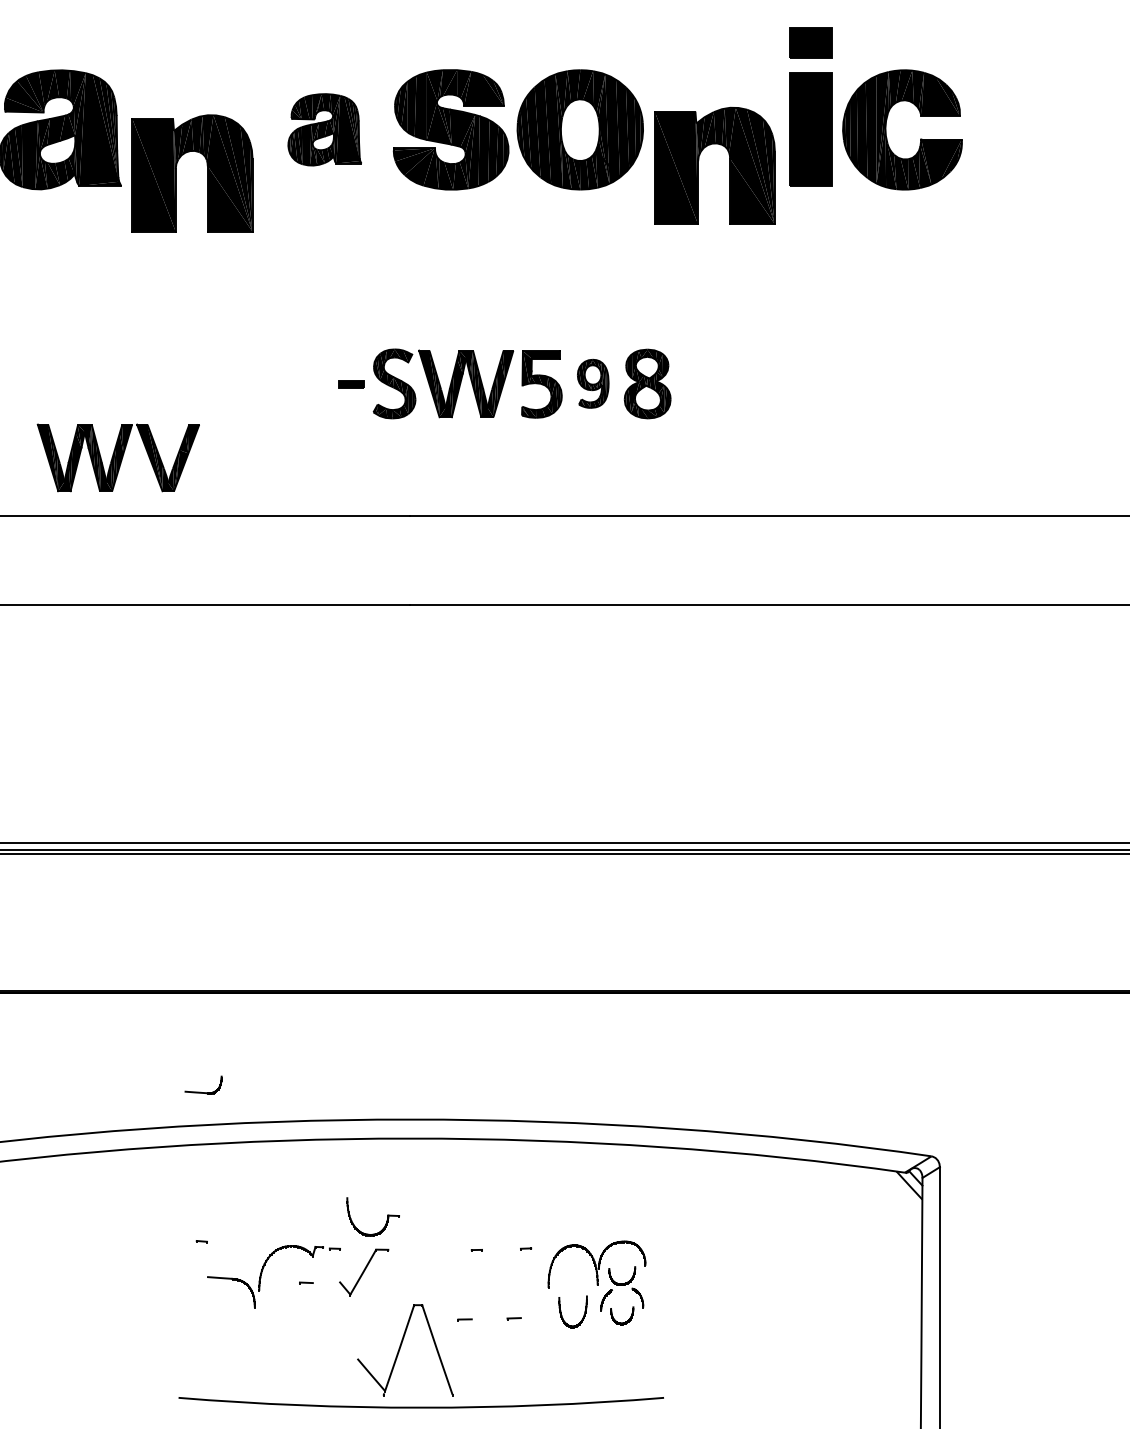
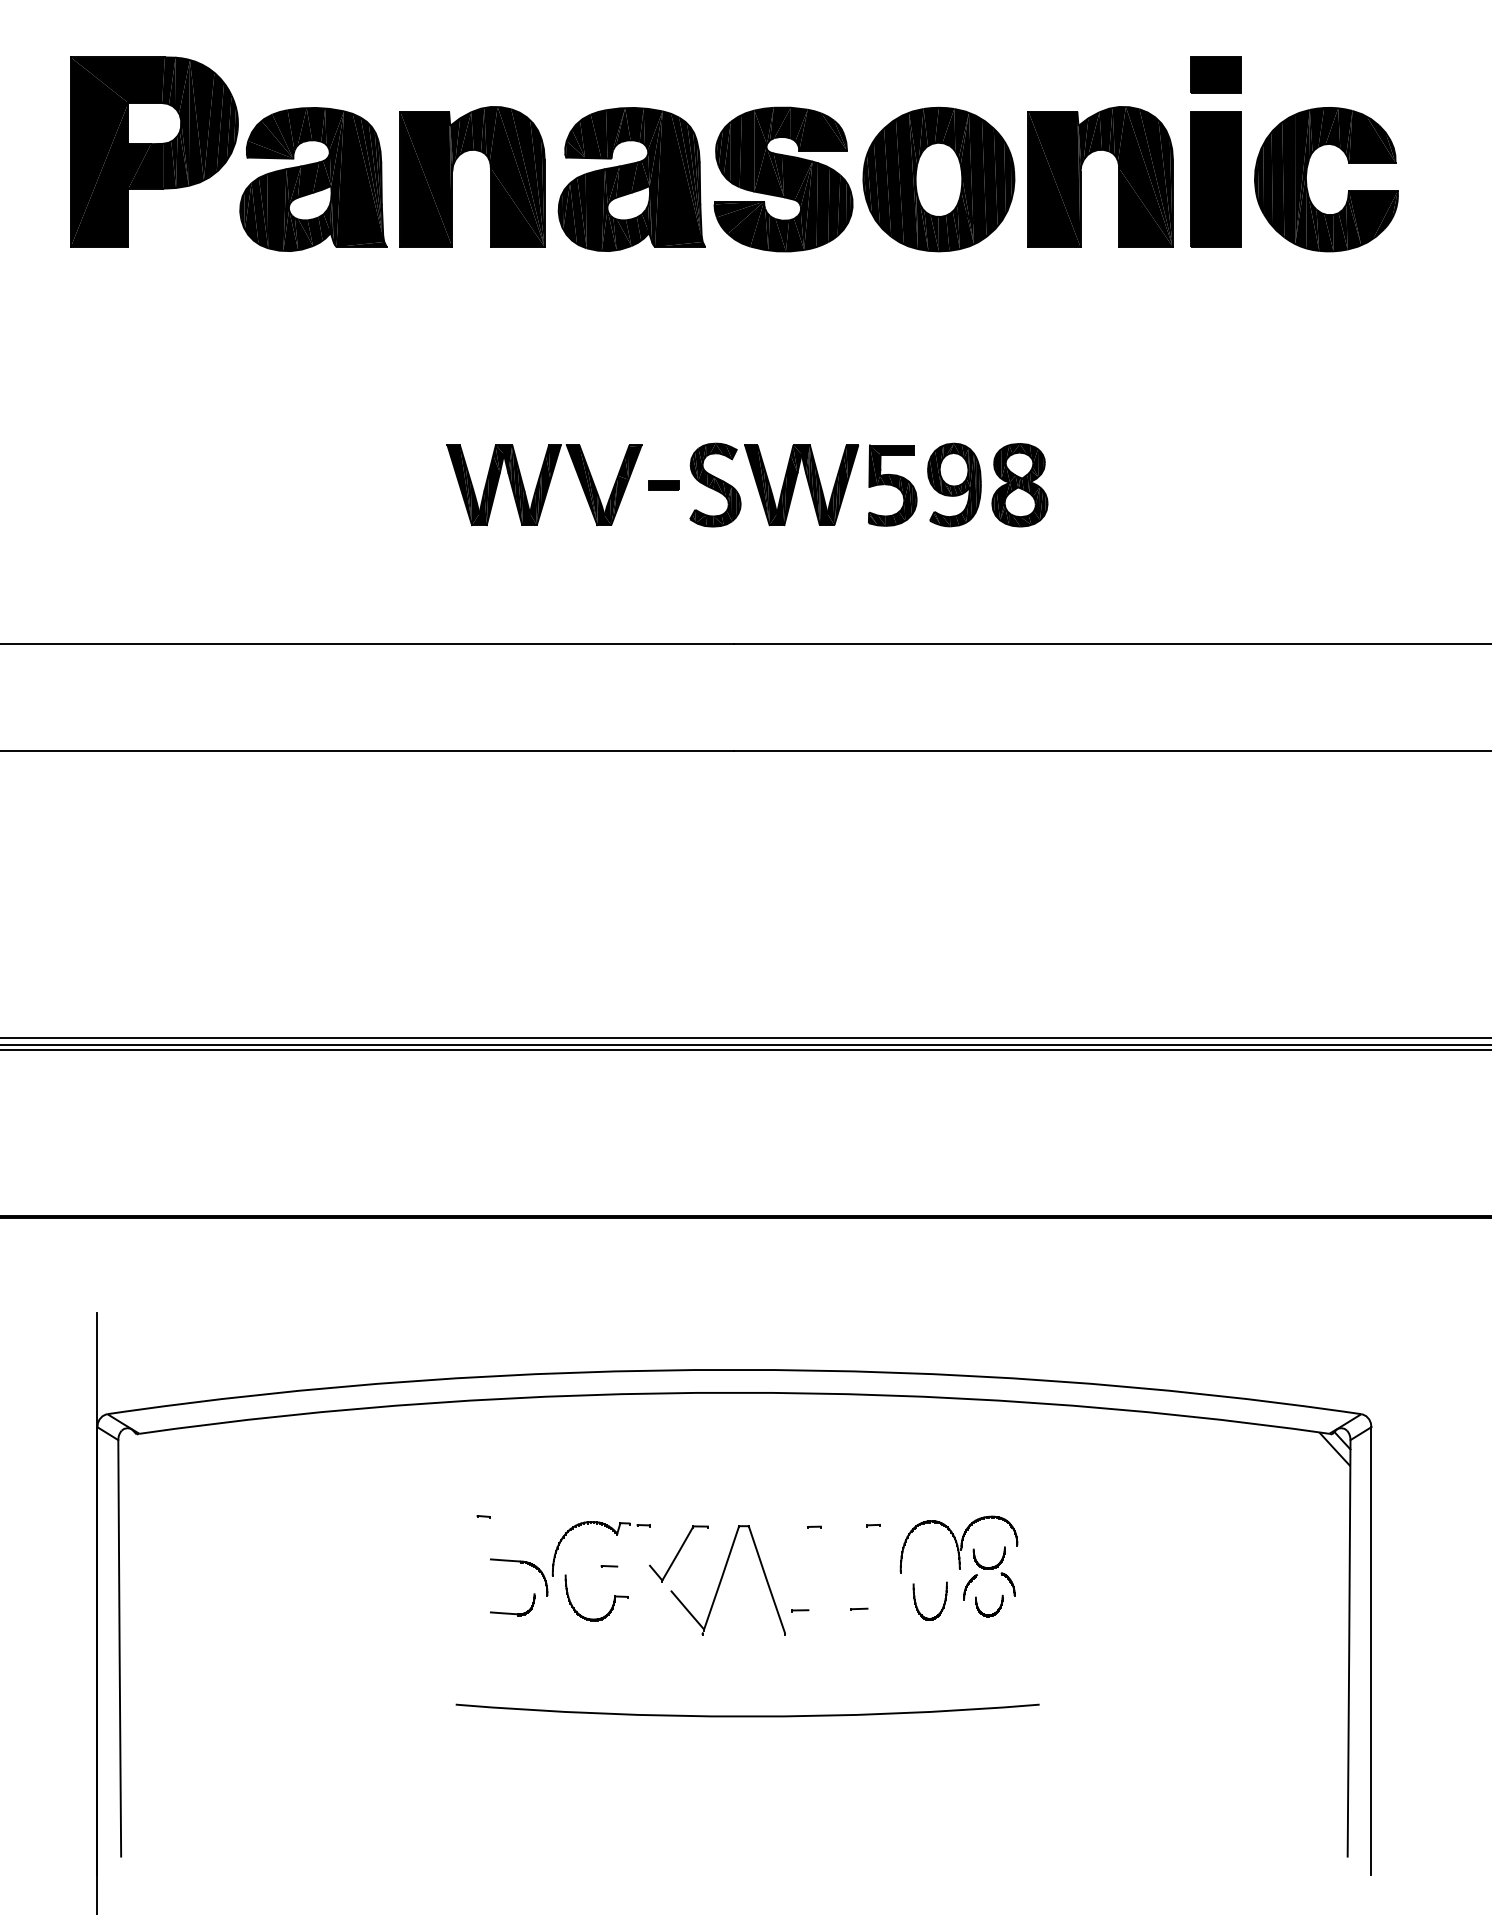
part: (324, 129) -> (631, 179), size x1.67
part: (729, 165) -> (1118, 176), moved
part: (207, 173) -> (490, 176), moved
part: (593, 383) -> (954, 484), size x1.43
part: (118, 458) -> (544, 485), moved
part: (201, 1091) -> (510, 1612), moved
part: (387, 1218) -> (613, 1599), moved
part: (404, 1350) -> (727, 1580), moved

